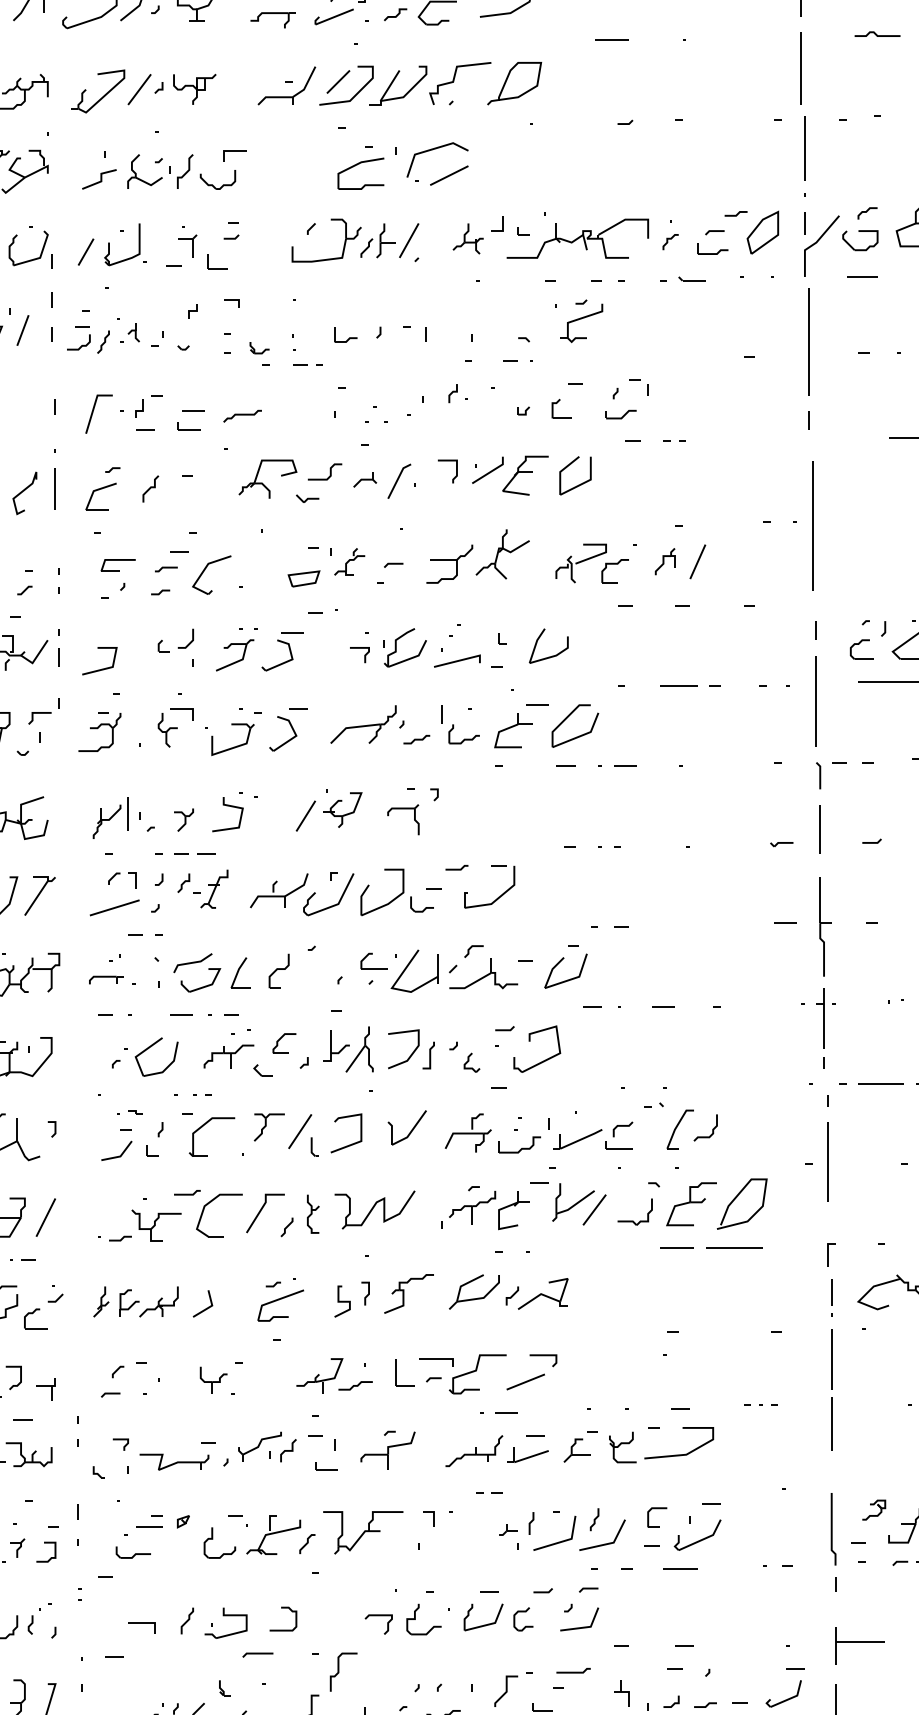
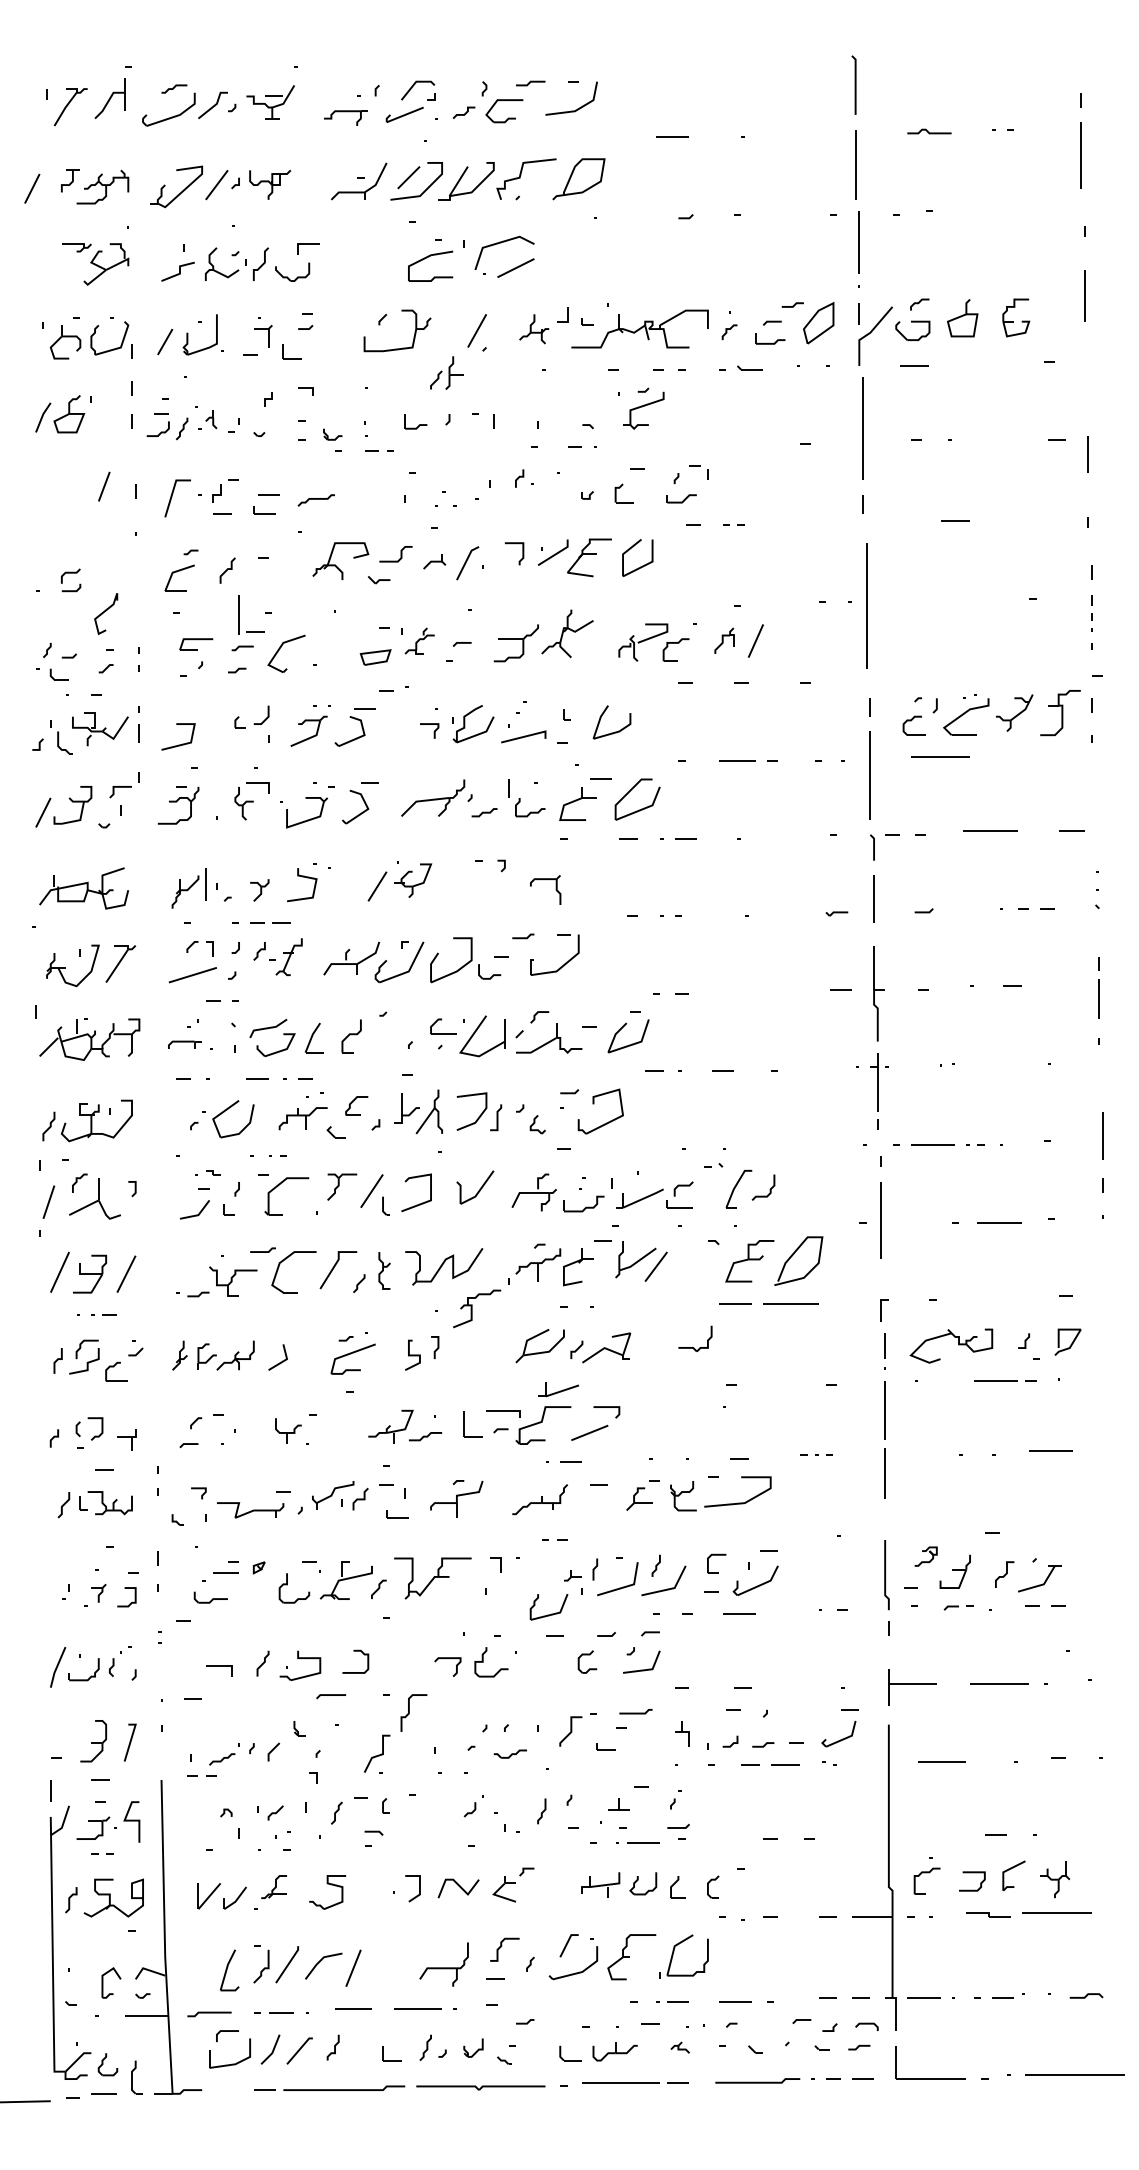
part: (377, 240) -> (446, 372), moved
line: (23, 330) -> (104, 486), moved
line: (55, 488) -> (238, 614), moved
curve: (25, 490) -> (106, 611), moved
part: (403, 809) -> (545, 880), moved
part: (634, 1221) -> (694, 1347), moved
part: (409, 1293) -> (477, 1308), moved
part: (527, 1455) -> (558, 1389), moved
part: (486, 1623) -> (551, 1613), moved

